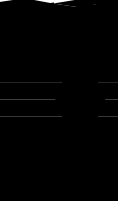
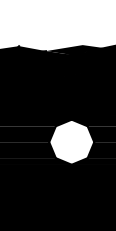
fill: (79, 98) -> (71, 141), removed

